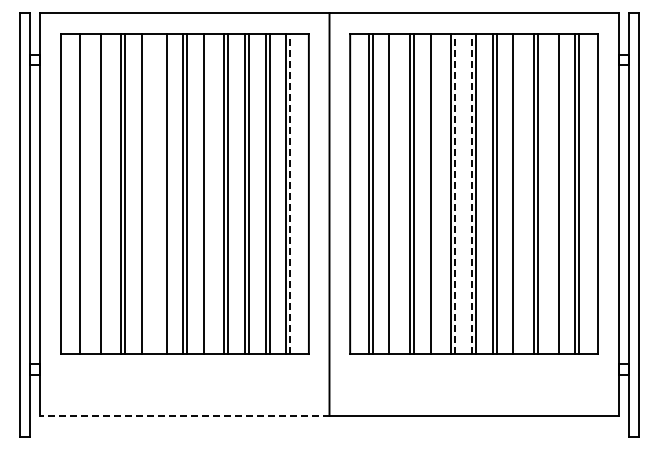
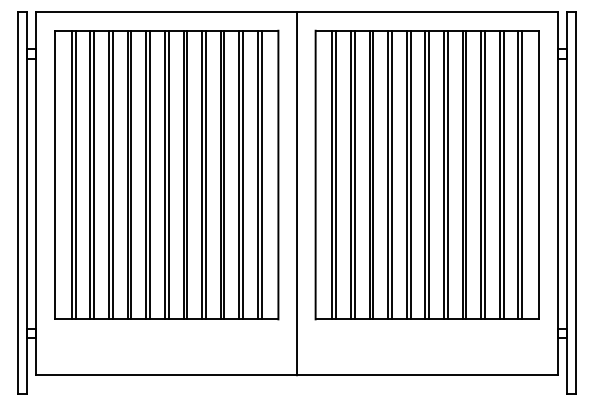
line: (84, 193) -> (76, 174), added
line: (104, 193) -> (94, 174), added
line: (145, 193) -> (131, 174), added
line: (162, 193) -> (146, 174), added
line: (207, 193) -> (186, 174), added
line: (290, 193) -> (261, 174), dashed -> solid
line: (393, 193) -> (354, 174), added
line: (434, 193) -> (391, 174), added
line: (455, 193) -> (410, 174), dashed -> solid
line: (471, 193) -> (425, 174), dashed -> solid
line: (517, 193) -> (466, 174), added
line: (554, 193) -> (499, 174), added
line: (185, 416) -> (167, 375), dashed -> solid

